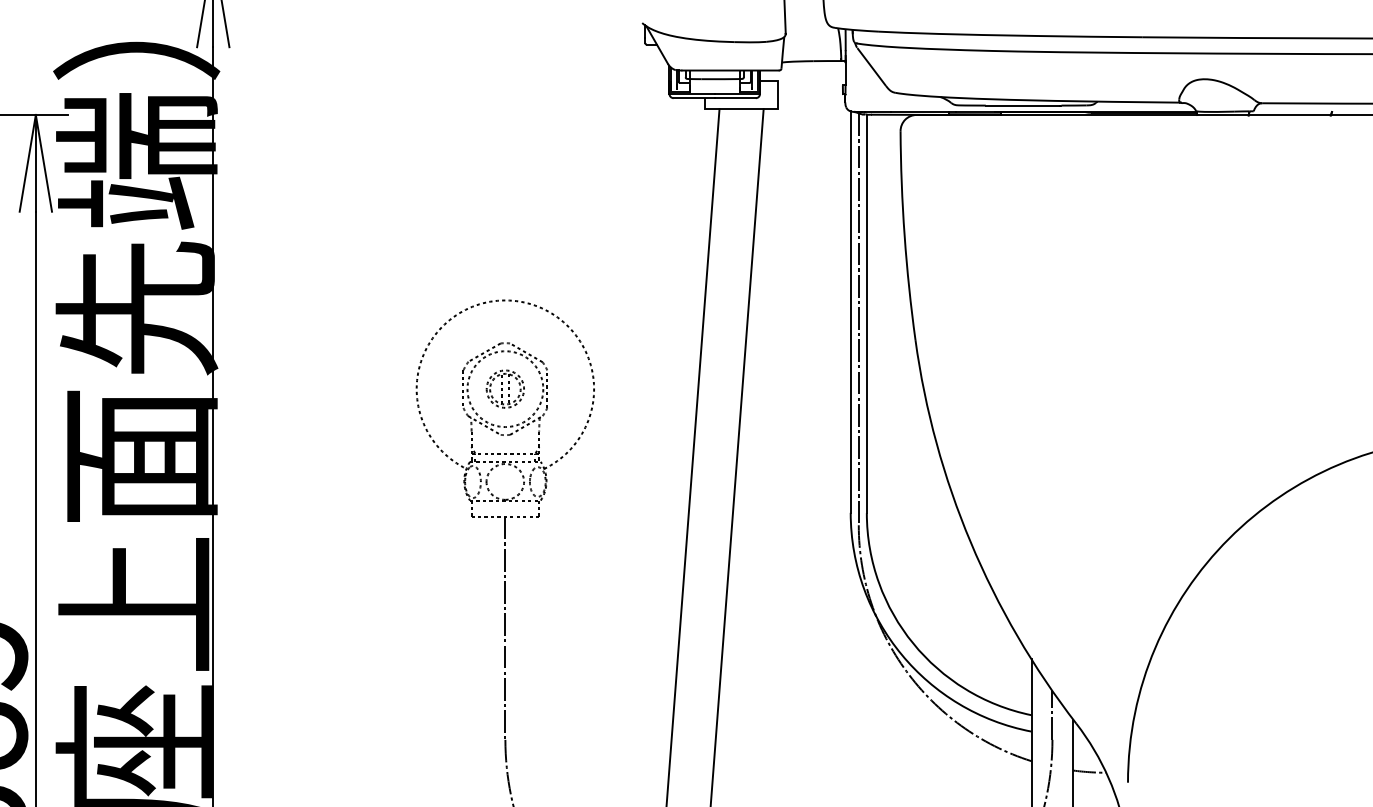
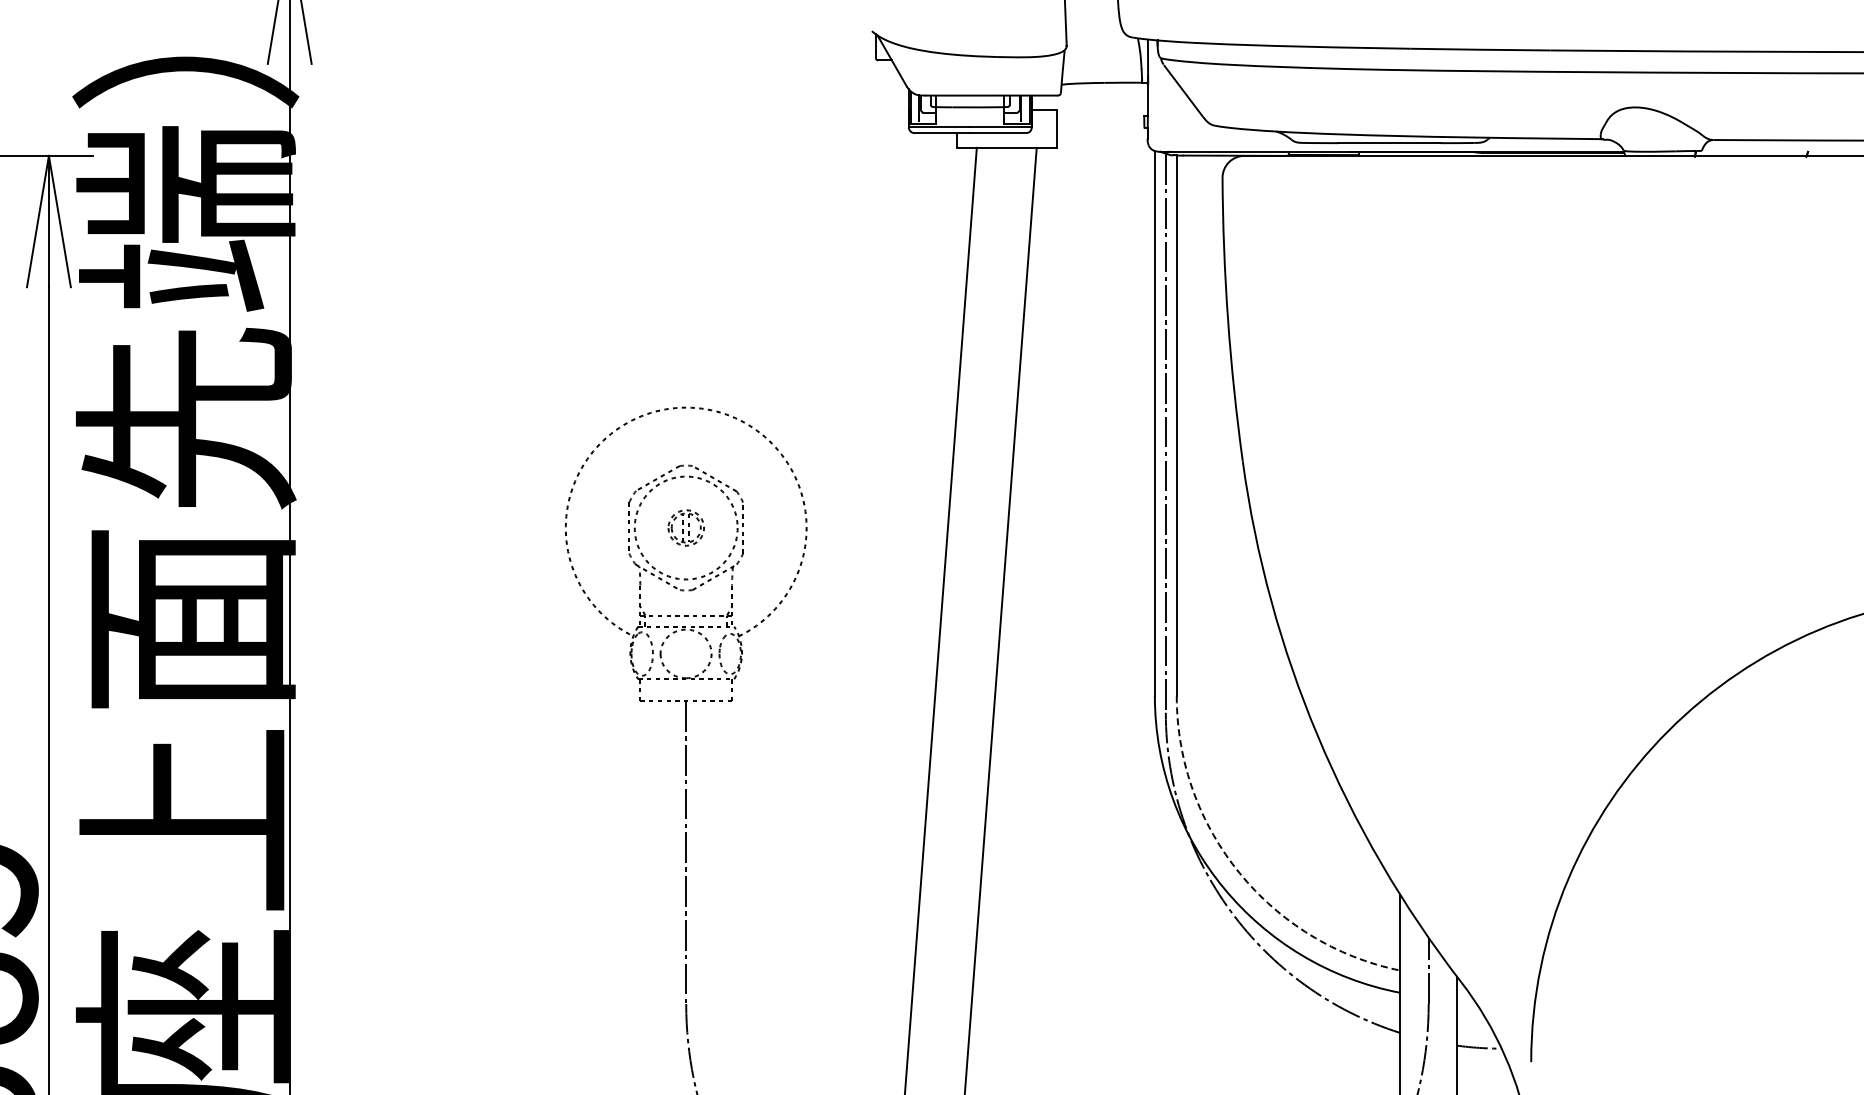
part: (505, 388) -> (686, 527), size x0.7
arc: (913, 643) -> (1239, 873), solid -> dashed

